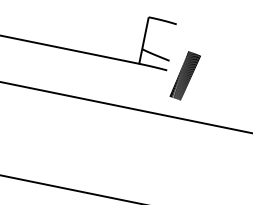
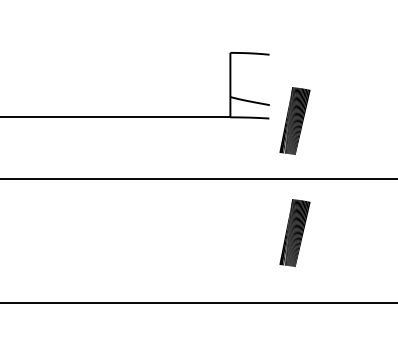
curve: (168, 156) -> (294, 232), added

